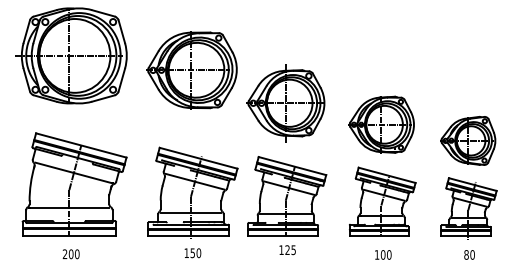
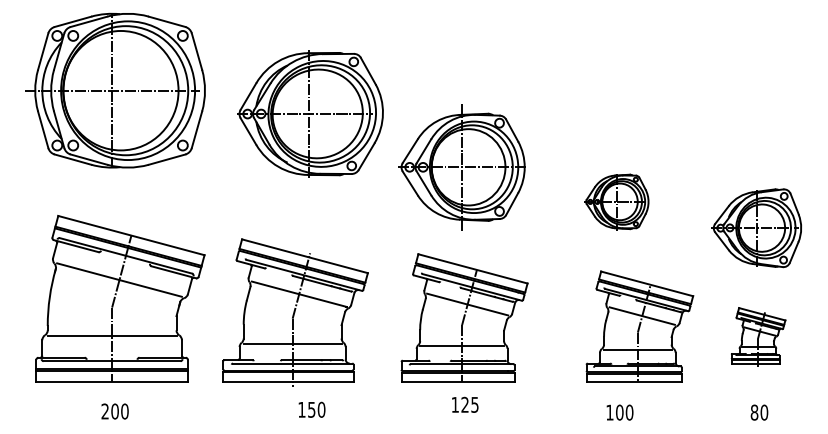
part: (381, 124) -> (617, 201), size x0.6
part: (192, 192) -> (295, 311), moved
part: (382, 201) -> (639, 326), moved
part: (468, 208) -> (757, 337), size x0.6

